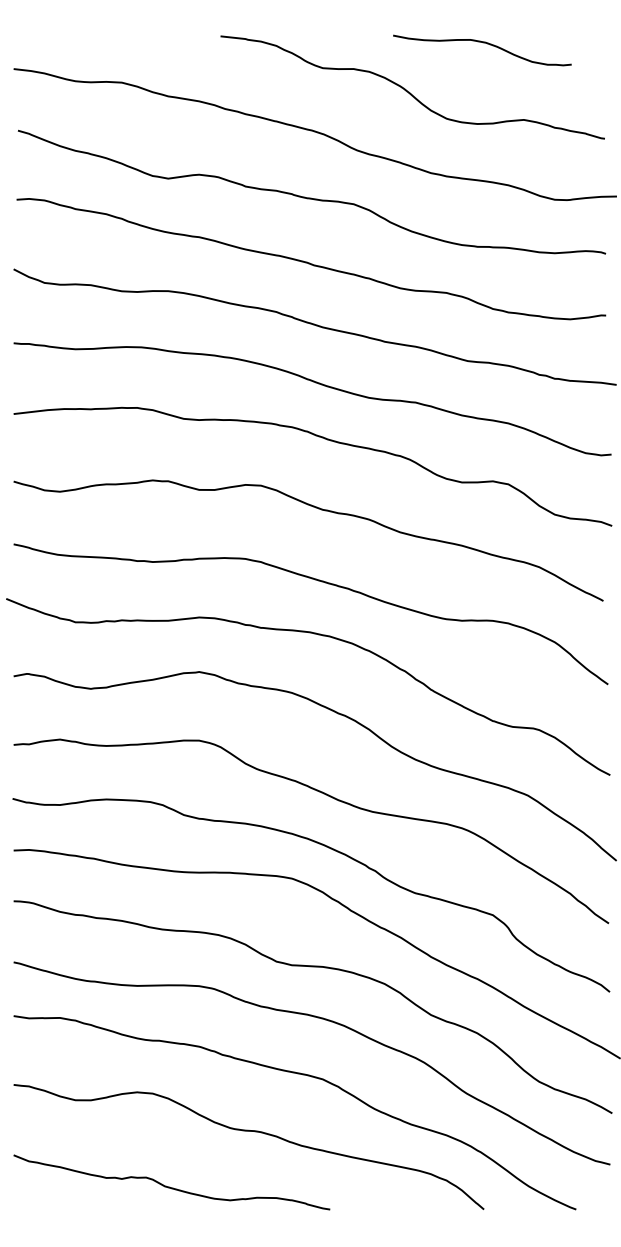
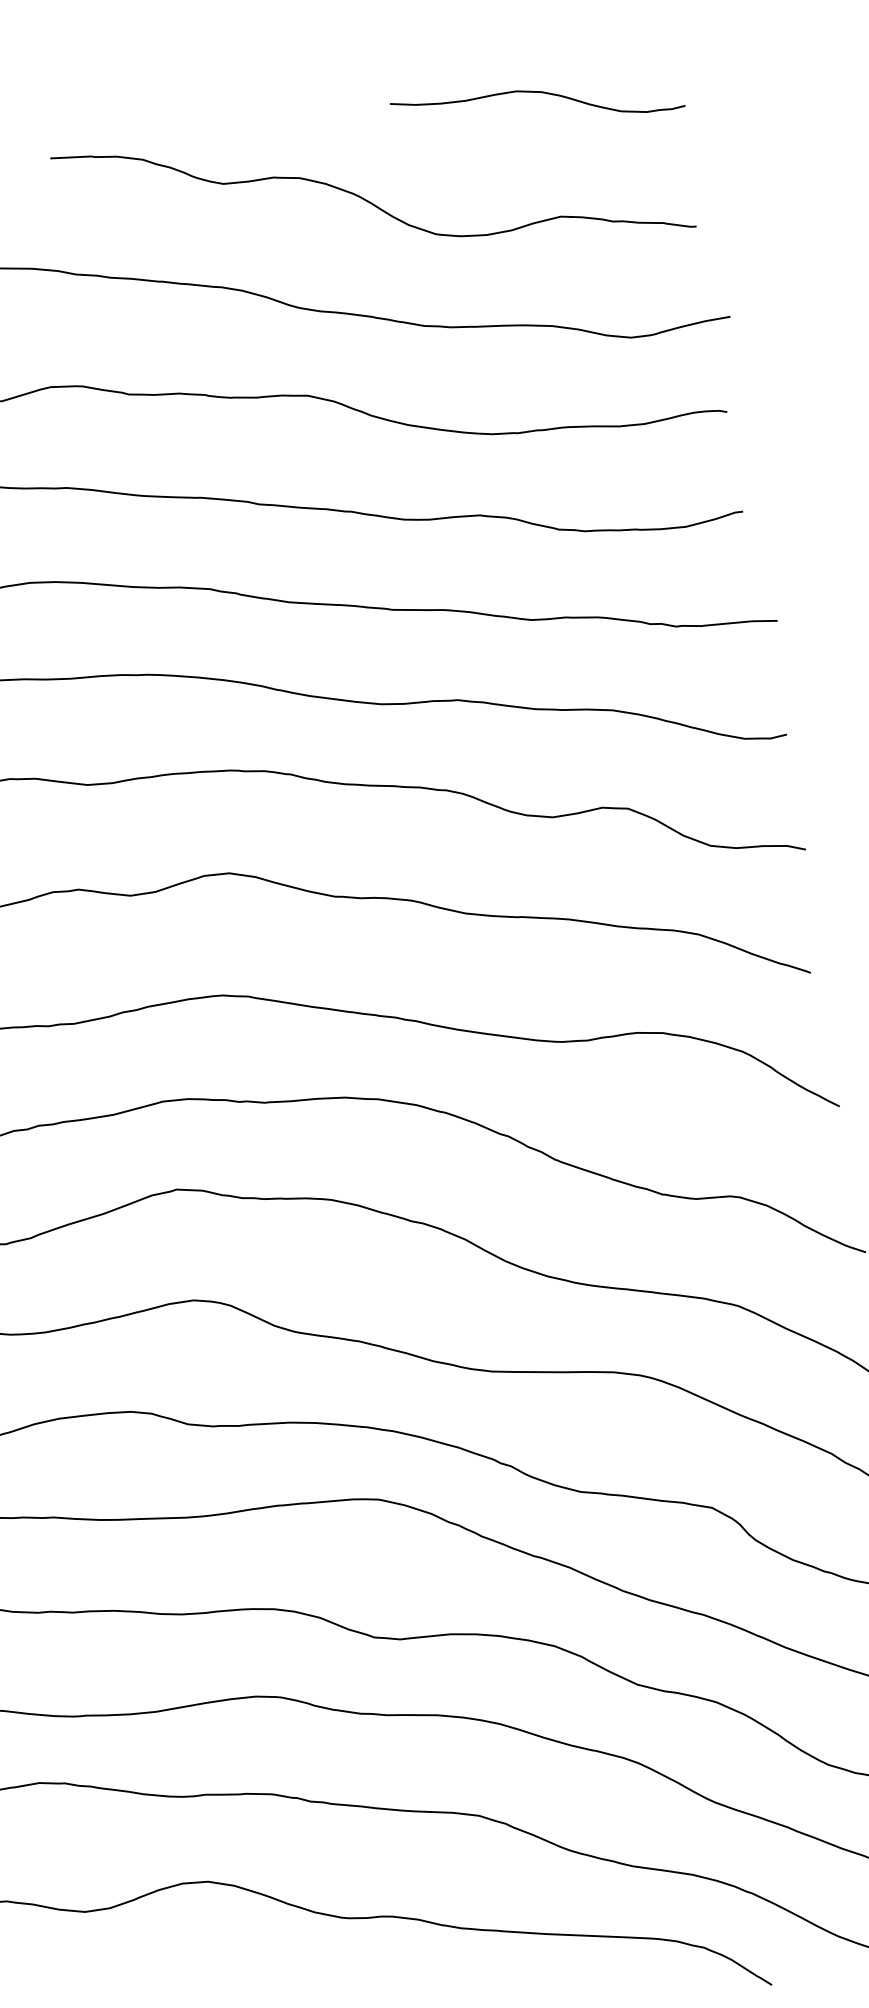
curve: (483, 43) -> (537, 93), moved

